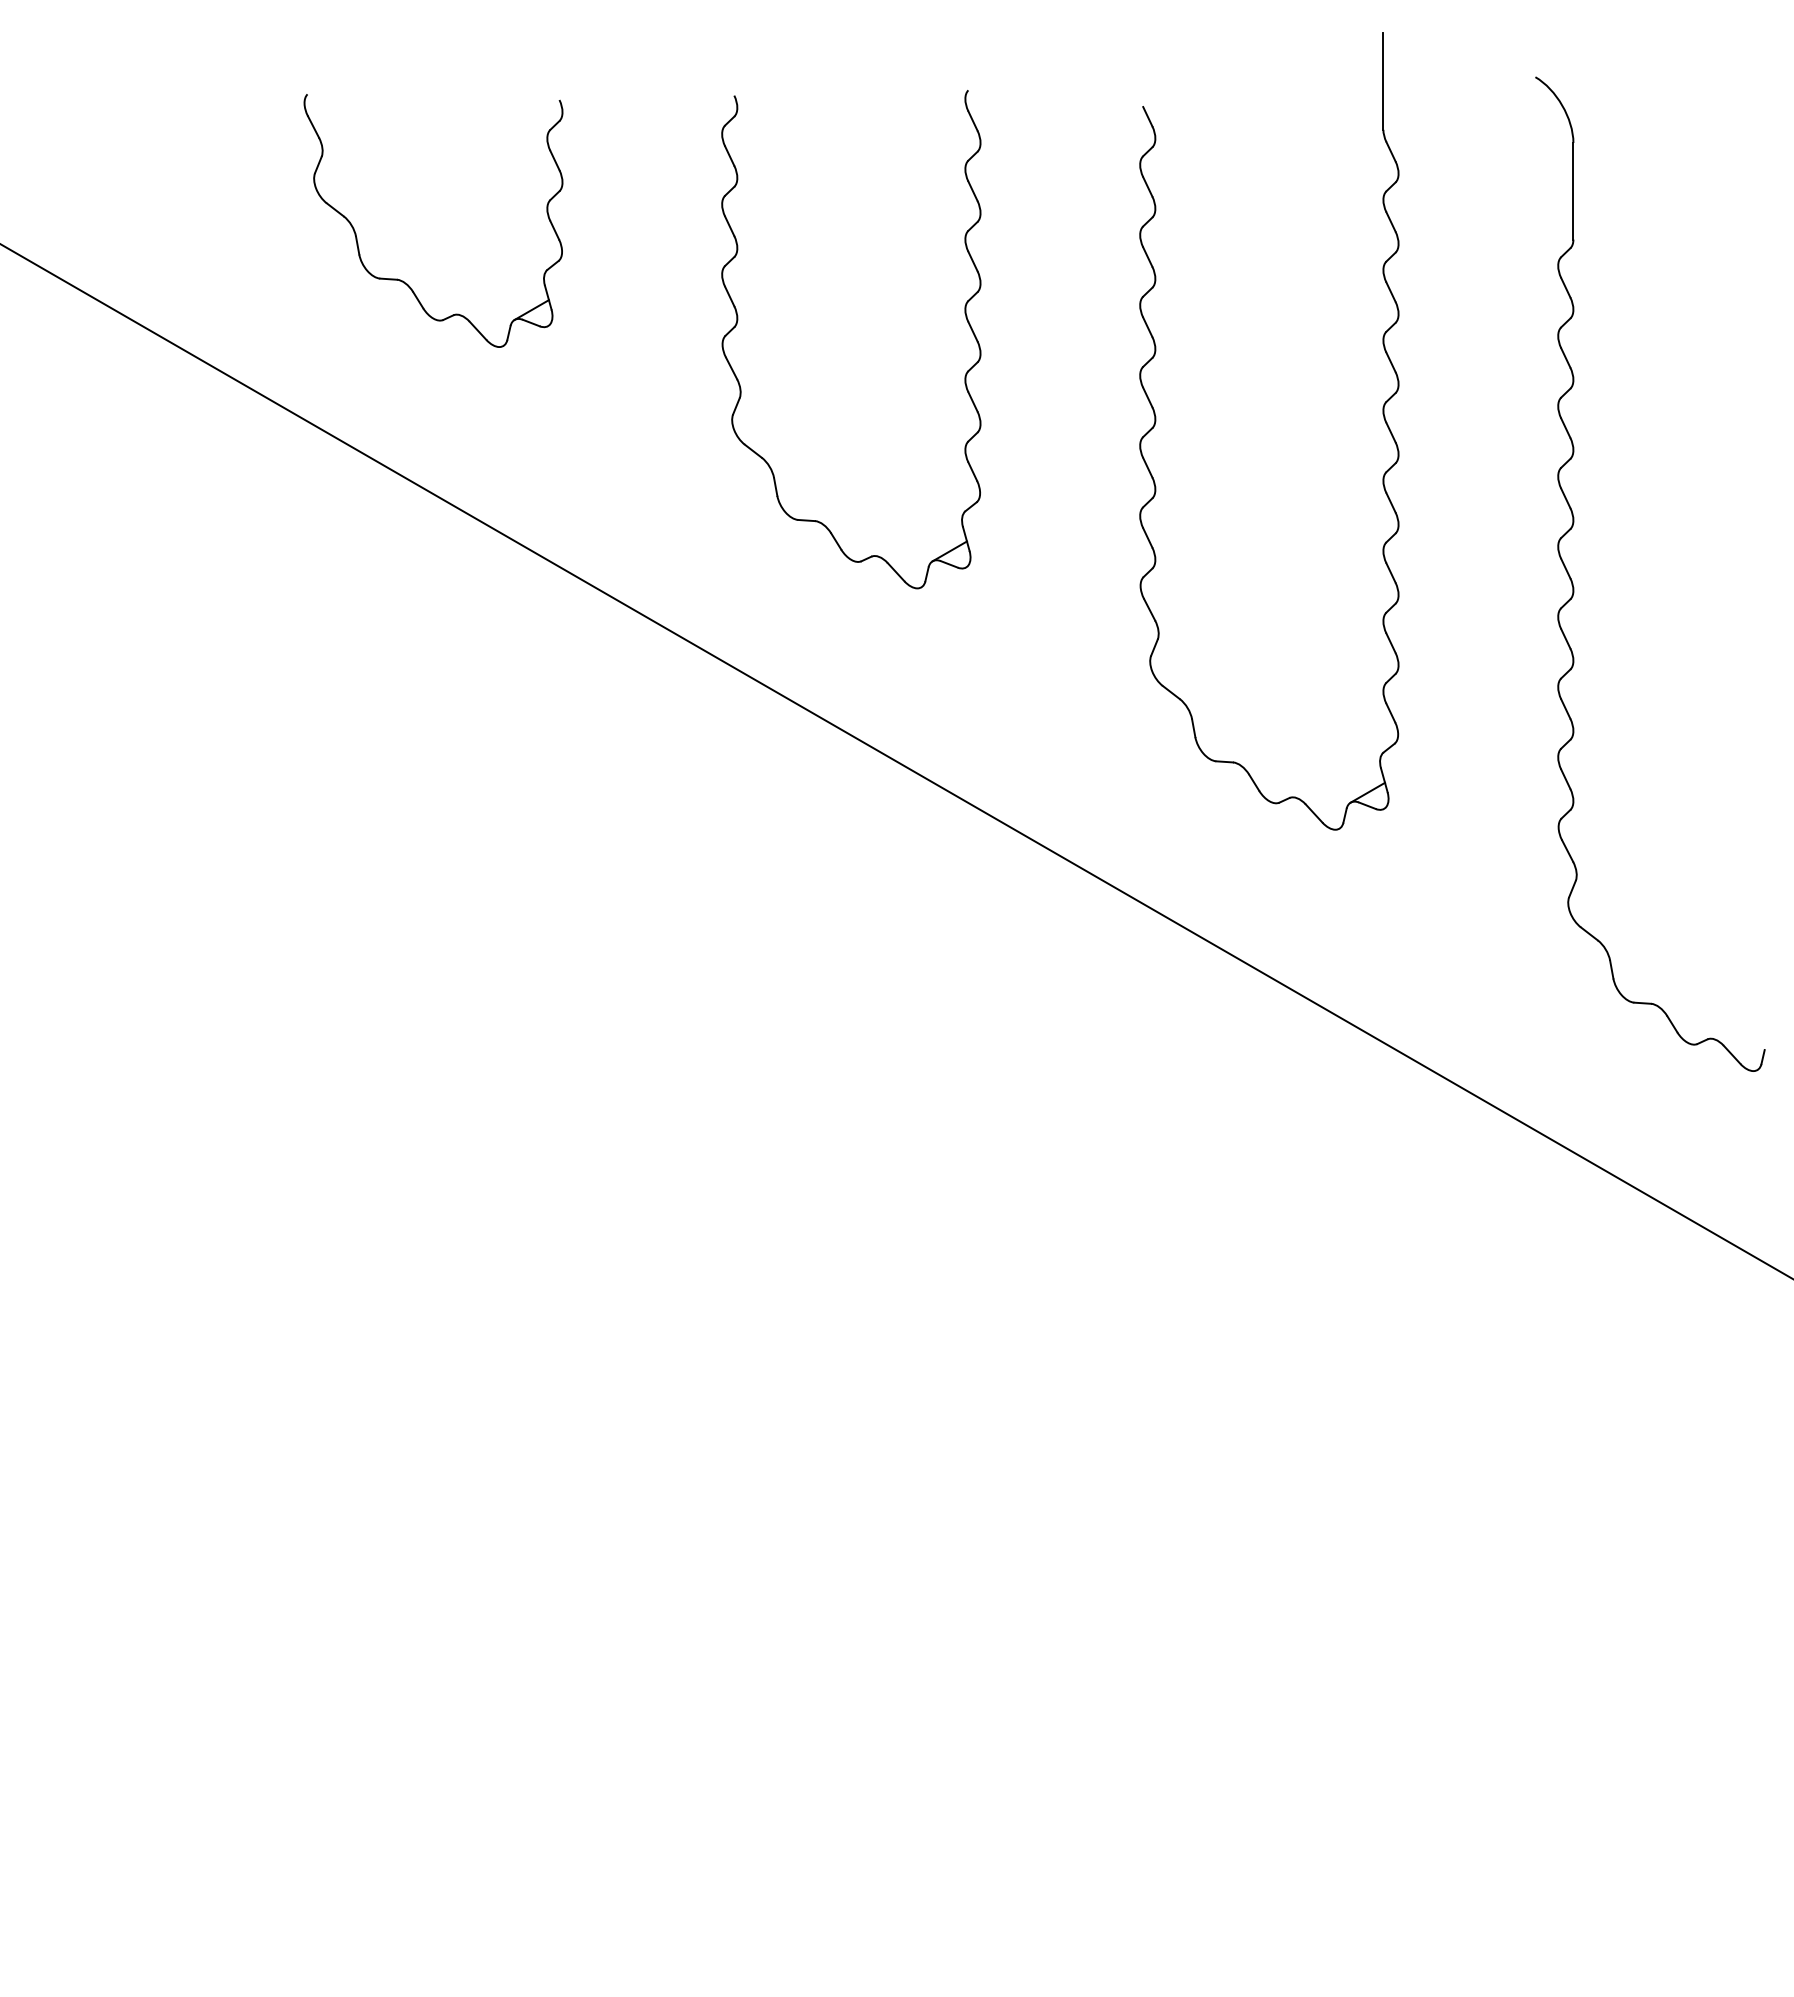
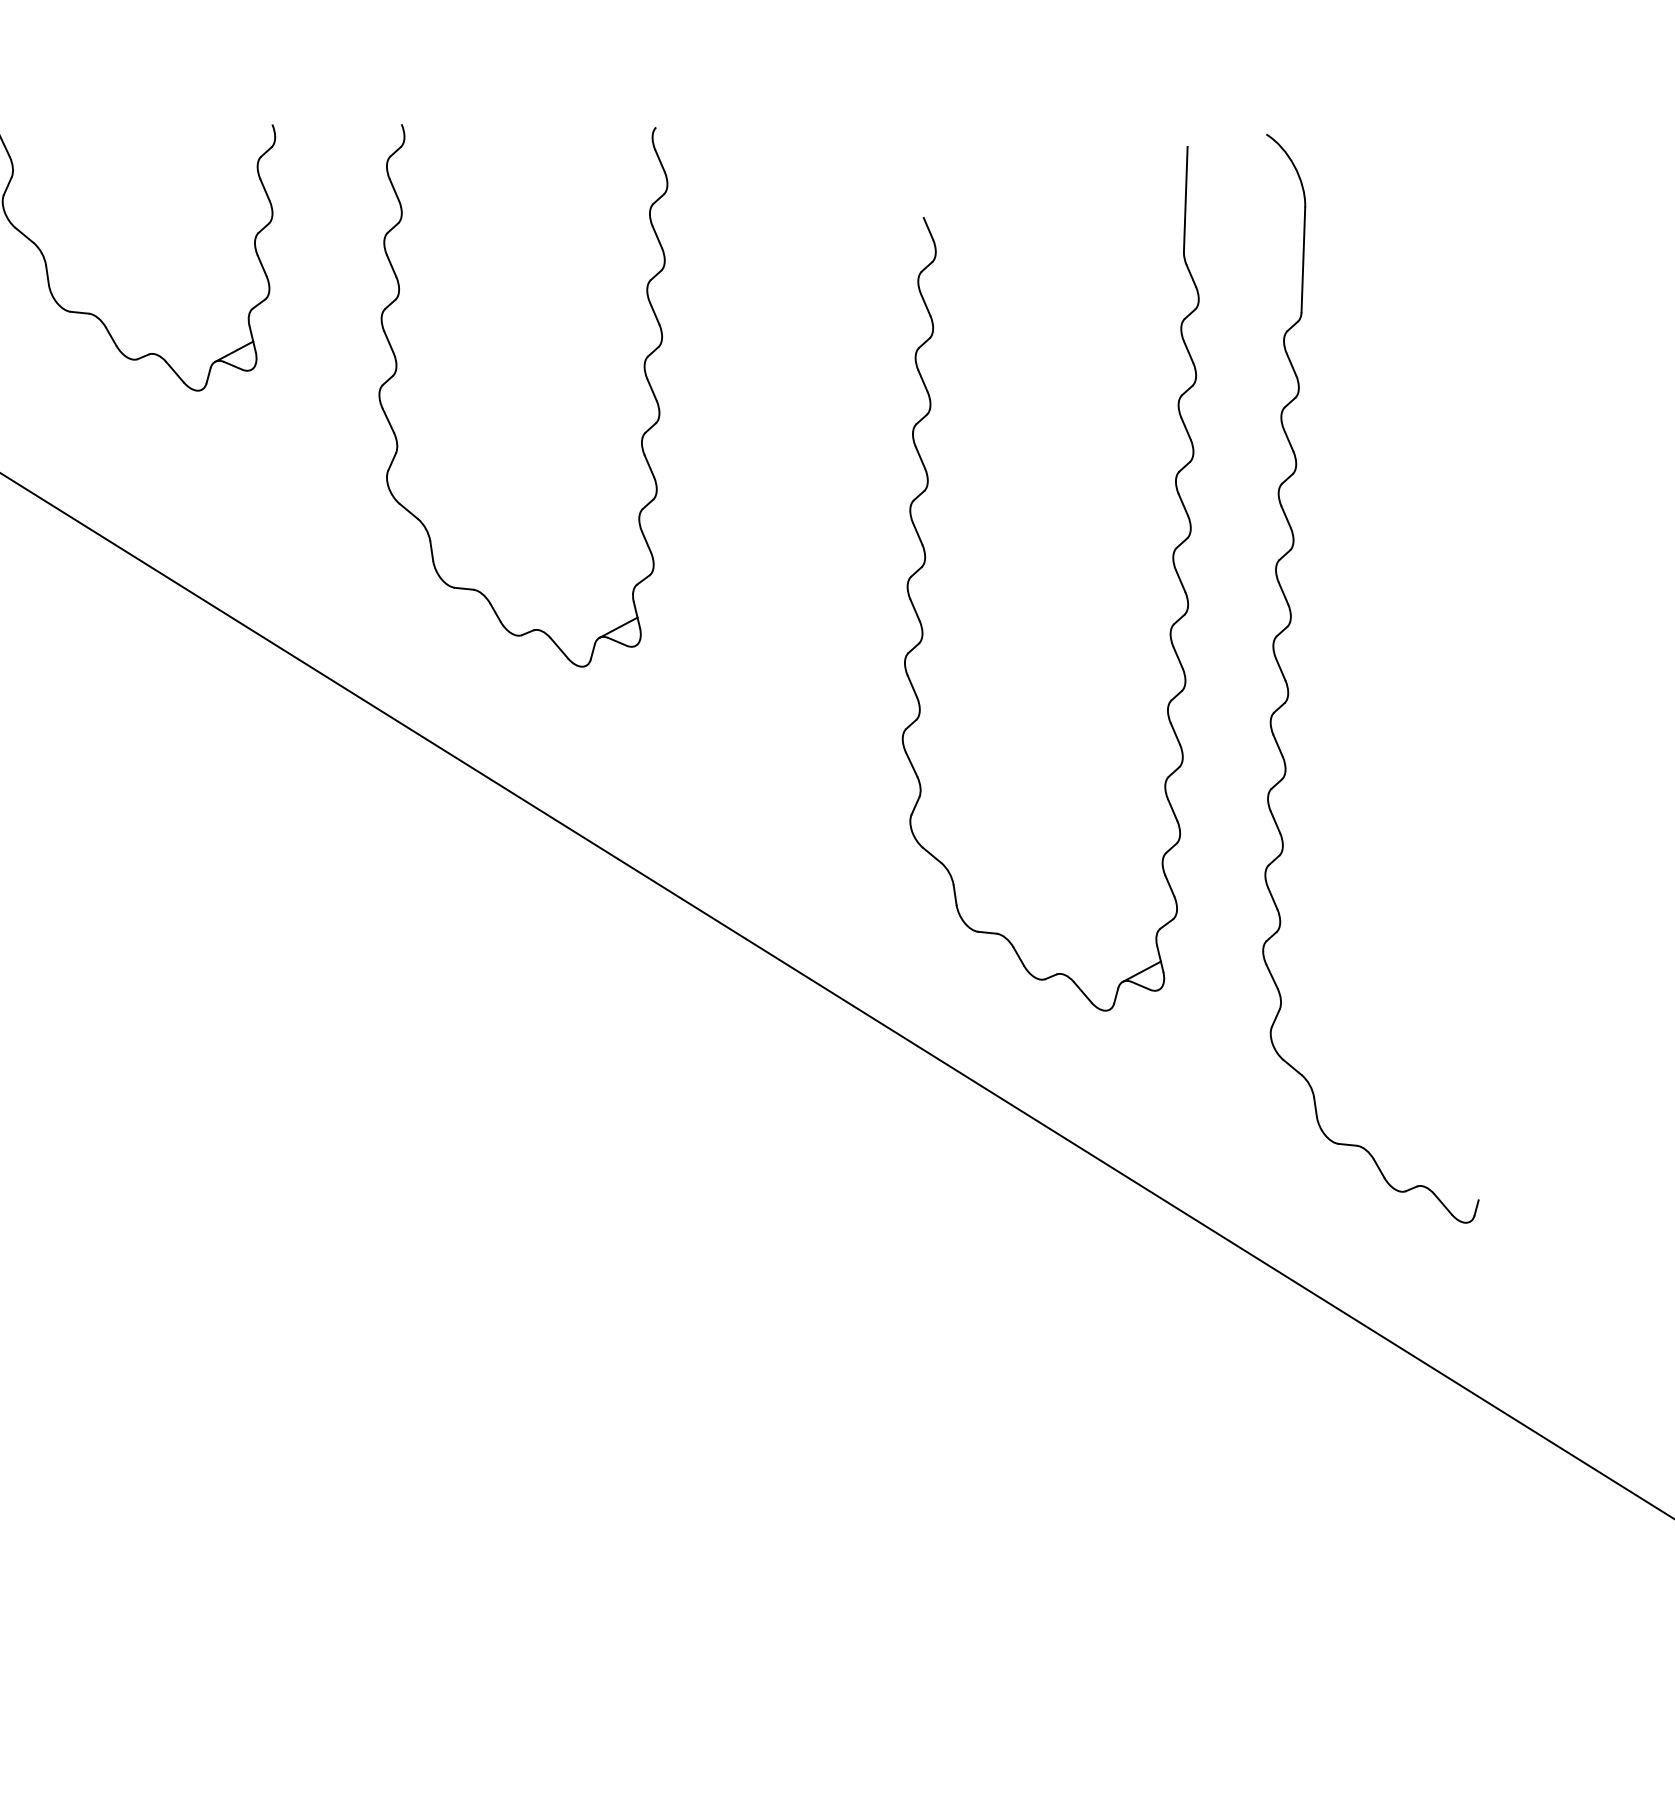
part: (738, 320) -> (397, 368), moved
part: (1156, 421) -> (926, 560), moved
part: (1574, 587) -> (1289, 690), moved

